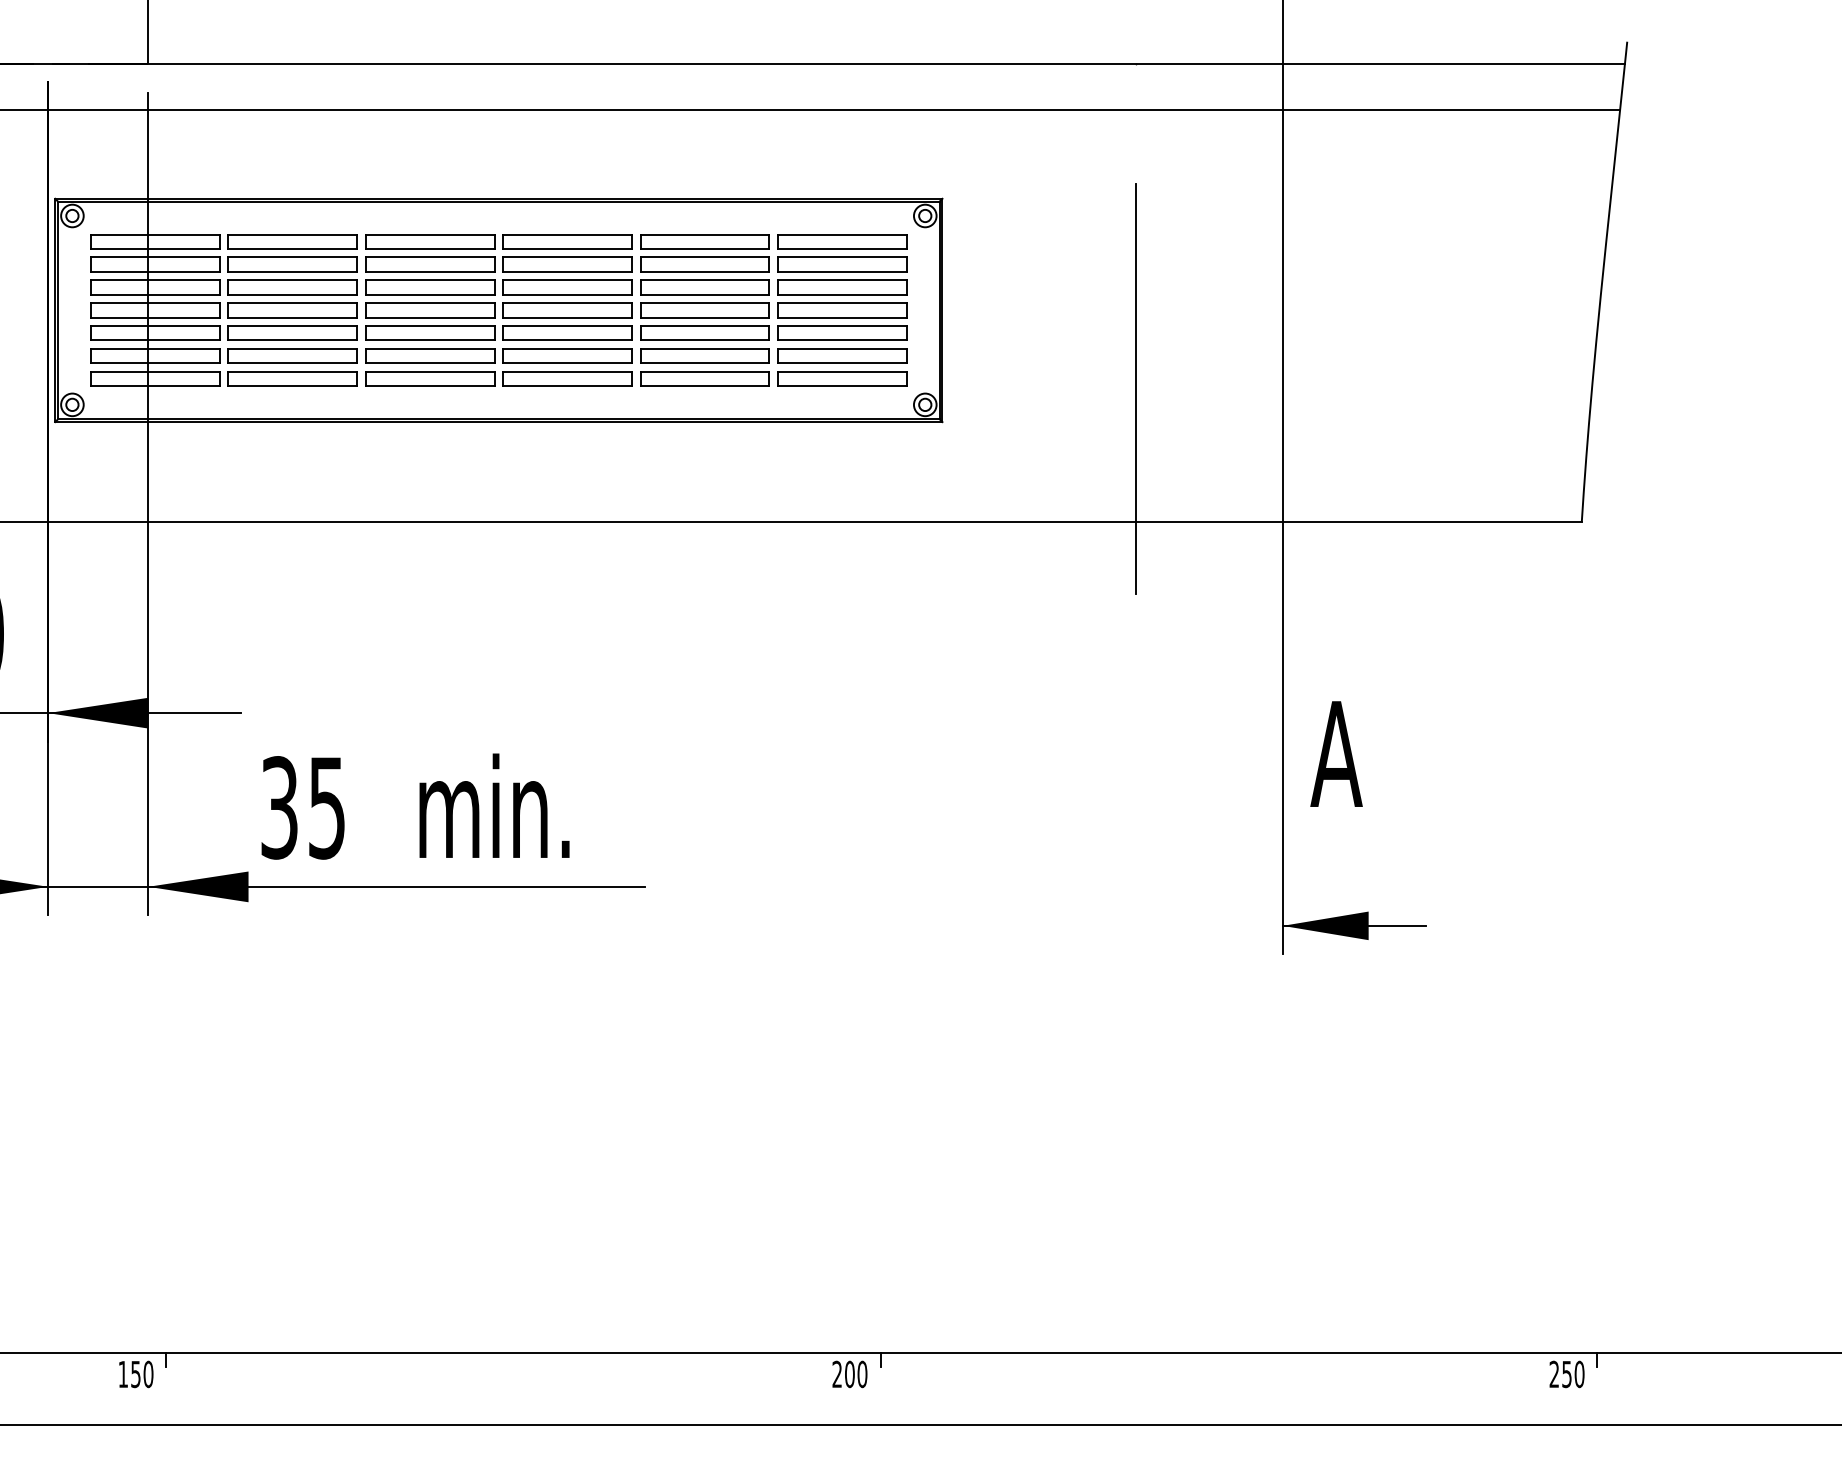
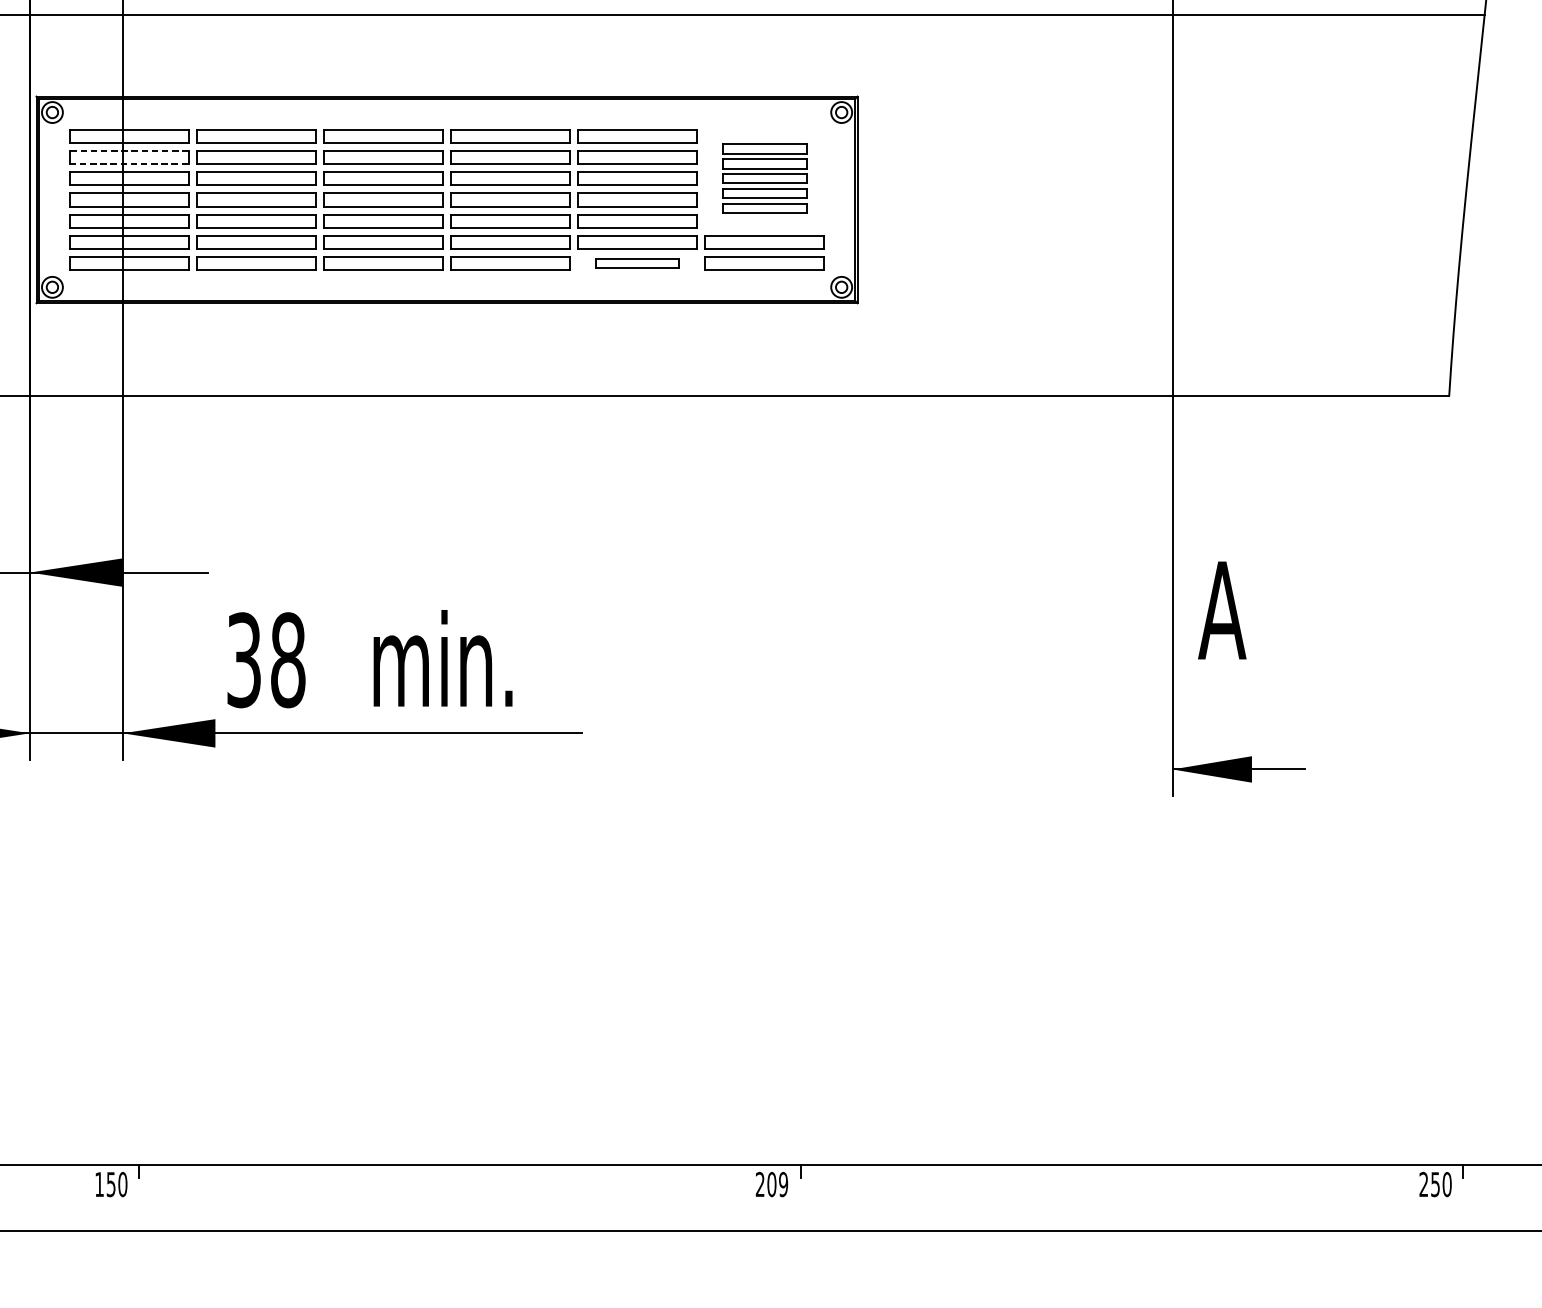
line: (154, 257) -> (128, 150), solid -> dashed
line: (155, 271) -> (129, 163), solid -> dashed
part: (842, 287) -> (765, 178), size x0.7
part: (704, 378) -> (637, 262), size x0.7
line: (1135, 388) -> (1036, 272), removed
text: (326, 807) -> (287, 659), 35 -> 38
text: (862, 1374) -> (783, 1184), 200 -> 209

